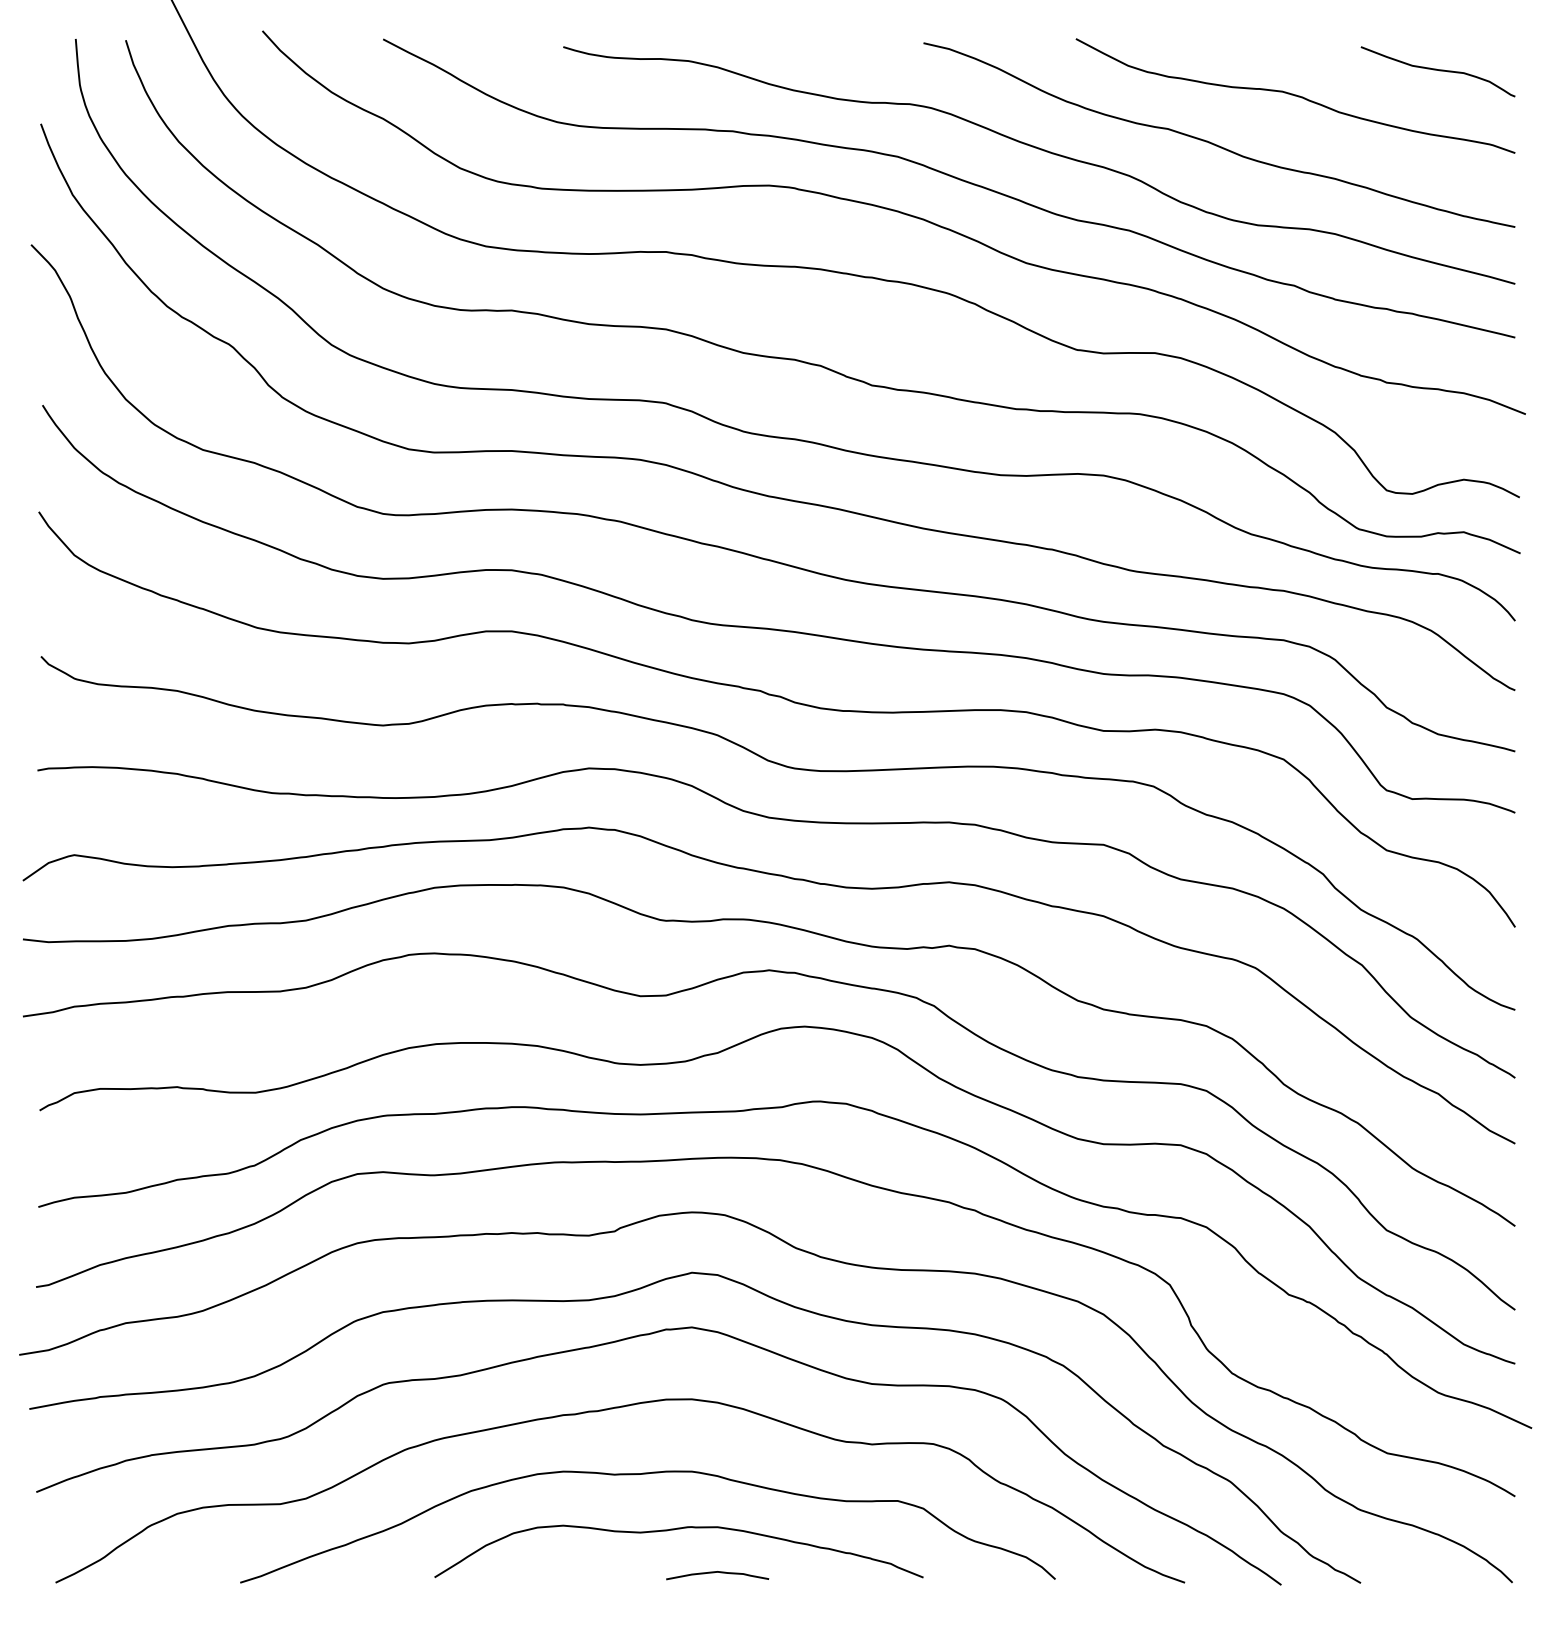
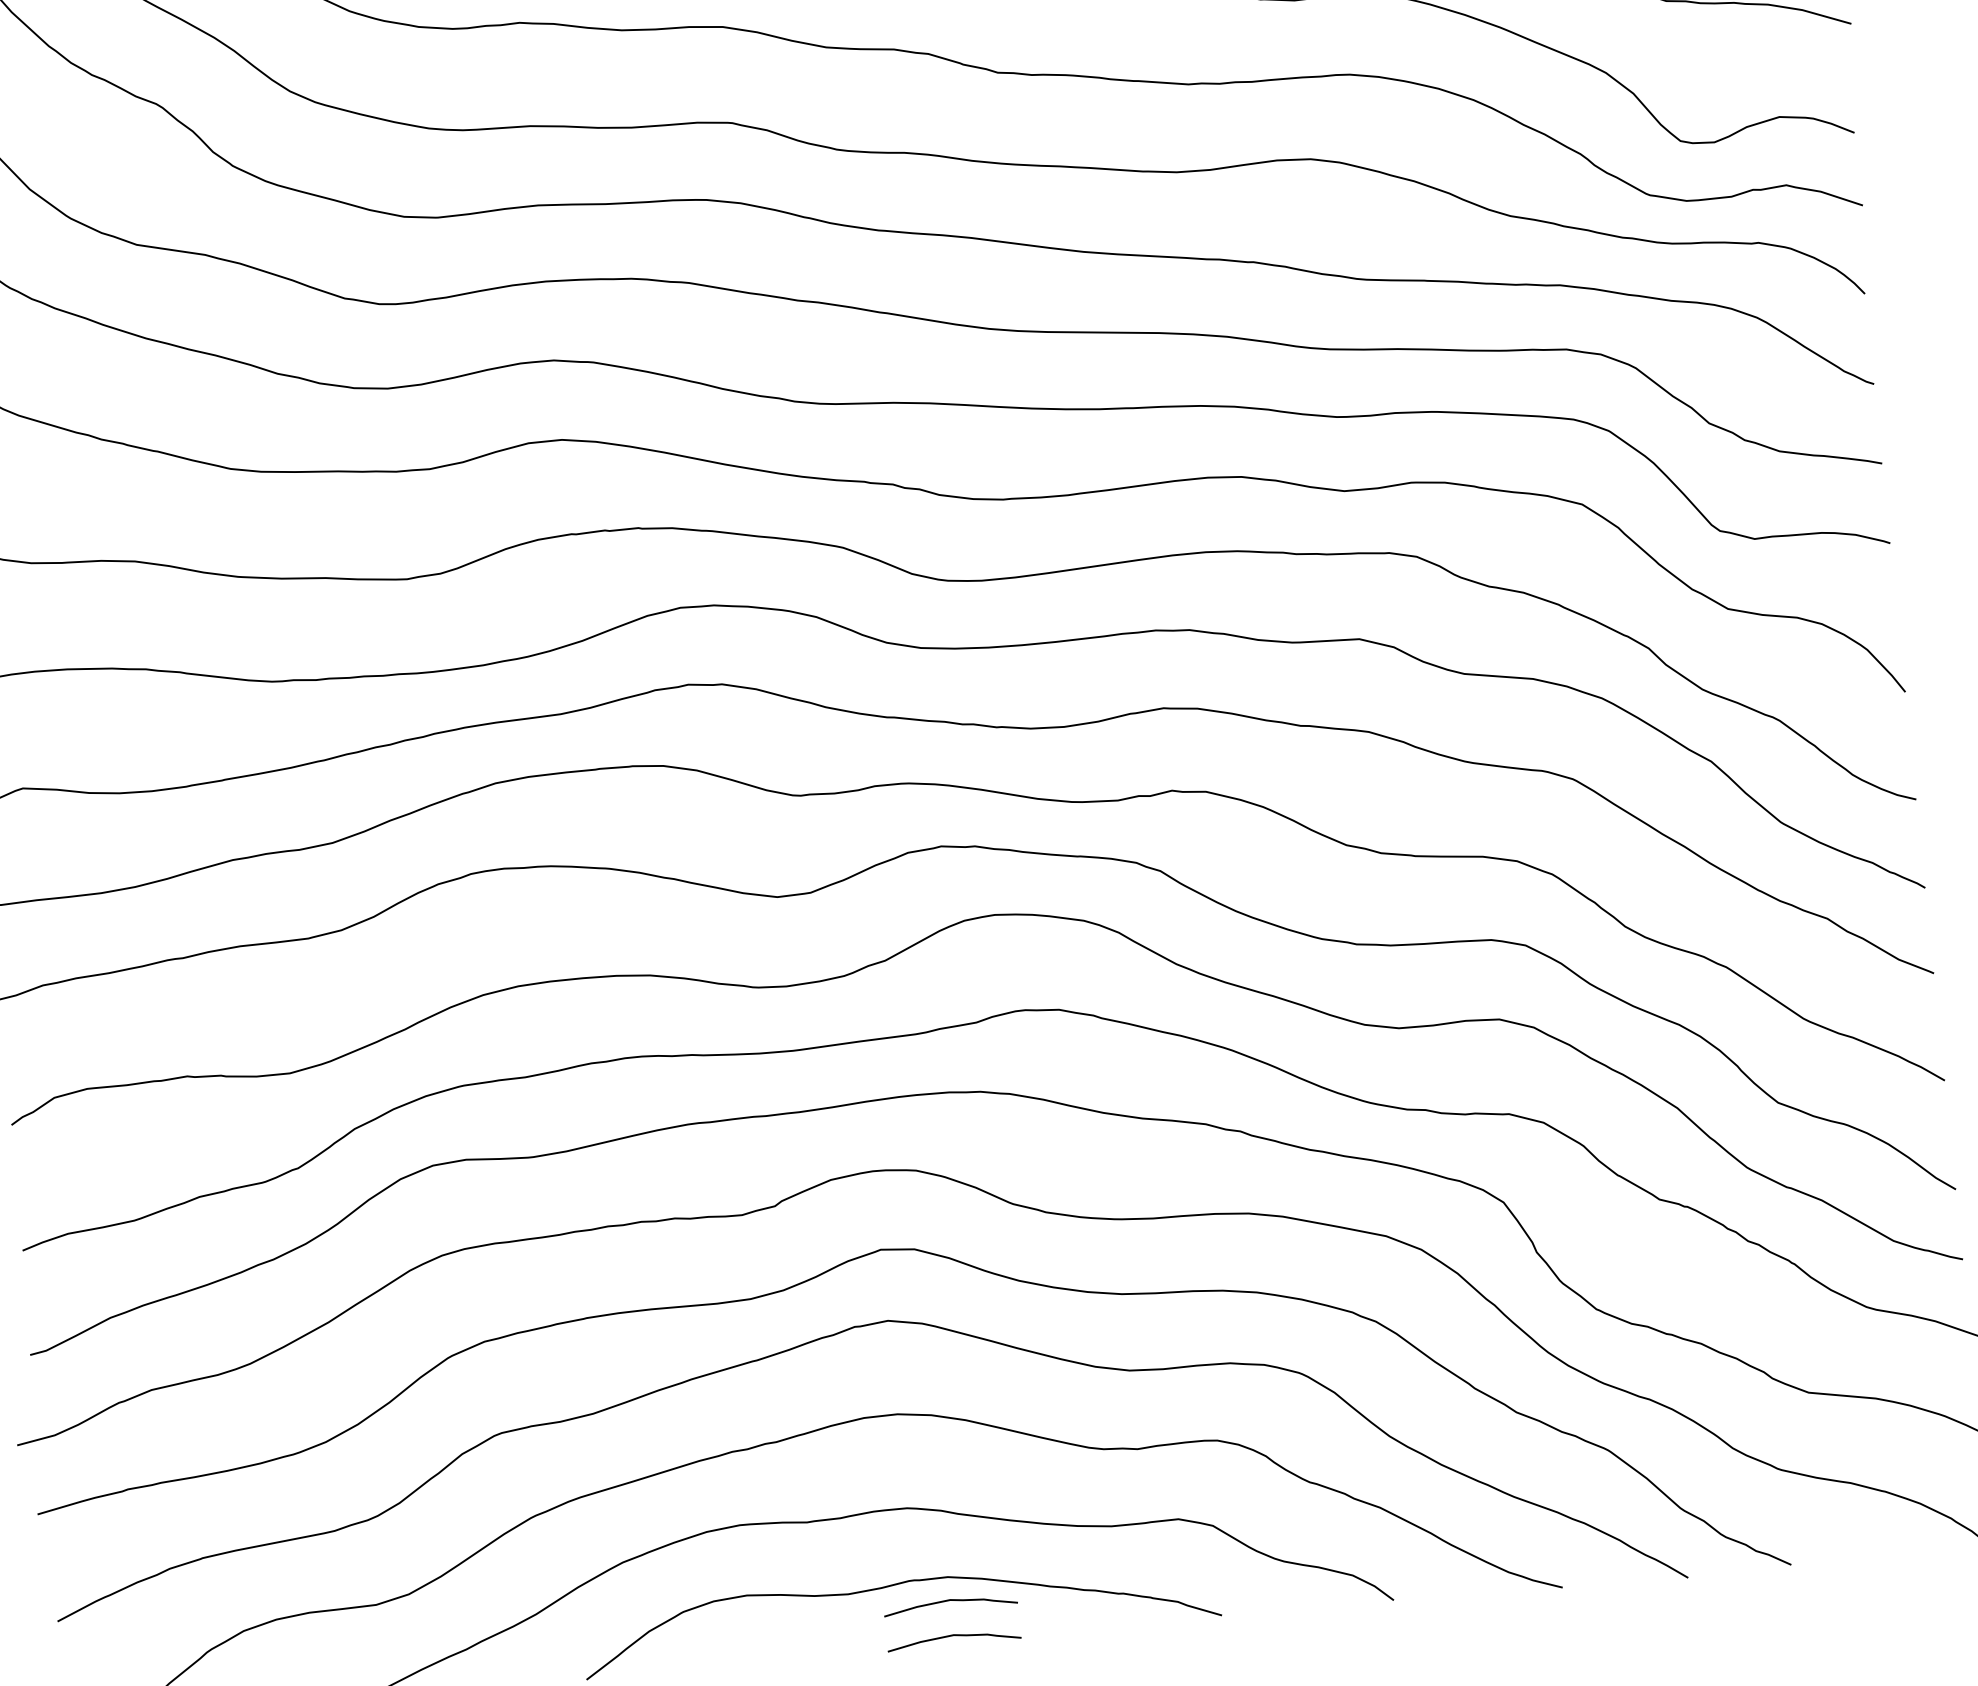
curve: (717, 1545) -> (950, 1600), added

